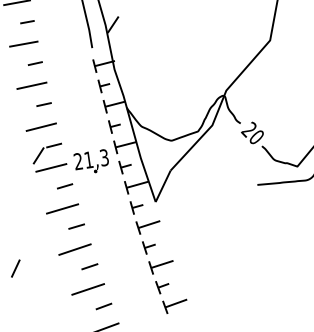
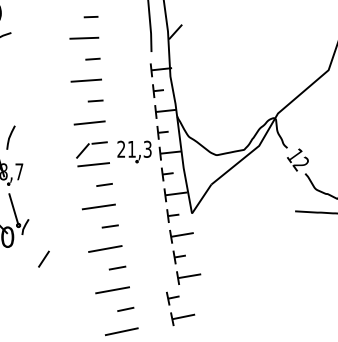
text: (252, 133) -> (297, 159), 20 -> 12
part: (91, 161) -> (134, 151), moved
part: (172, 303) -> (180, 316), moved

